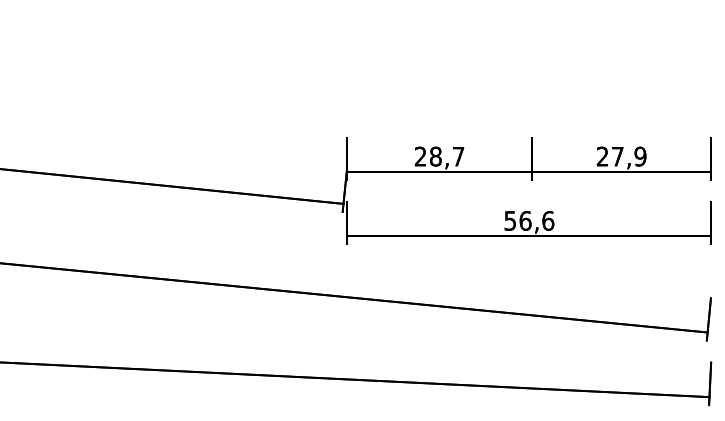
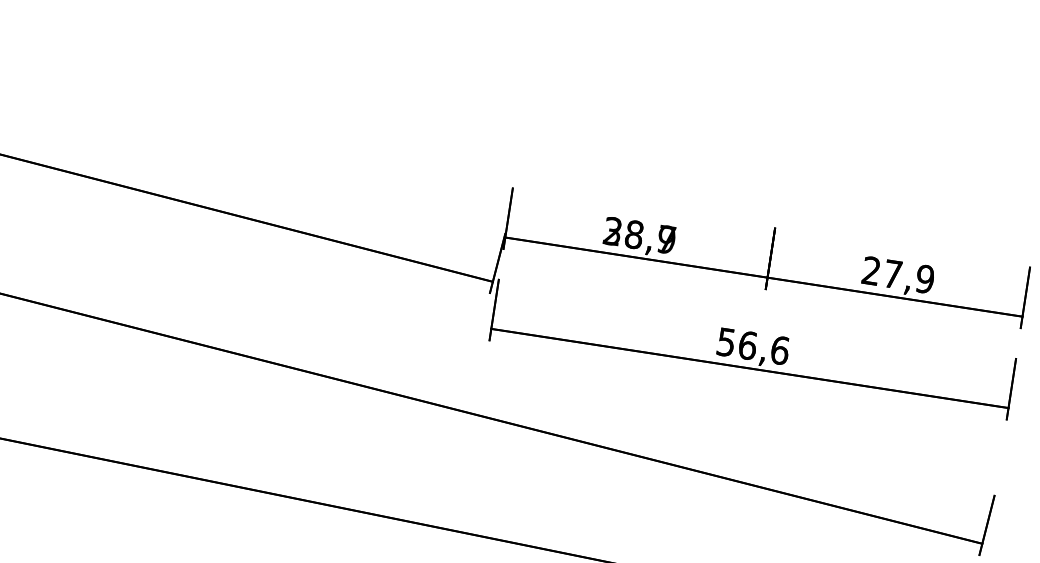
text: (439, 156) -> (639, 235), 28,7 -> 38,9

